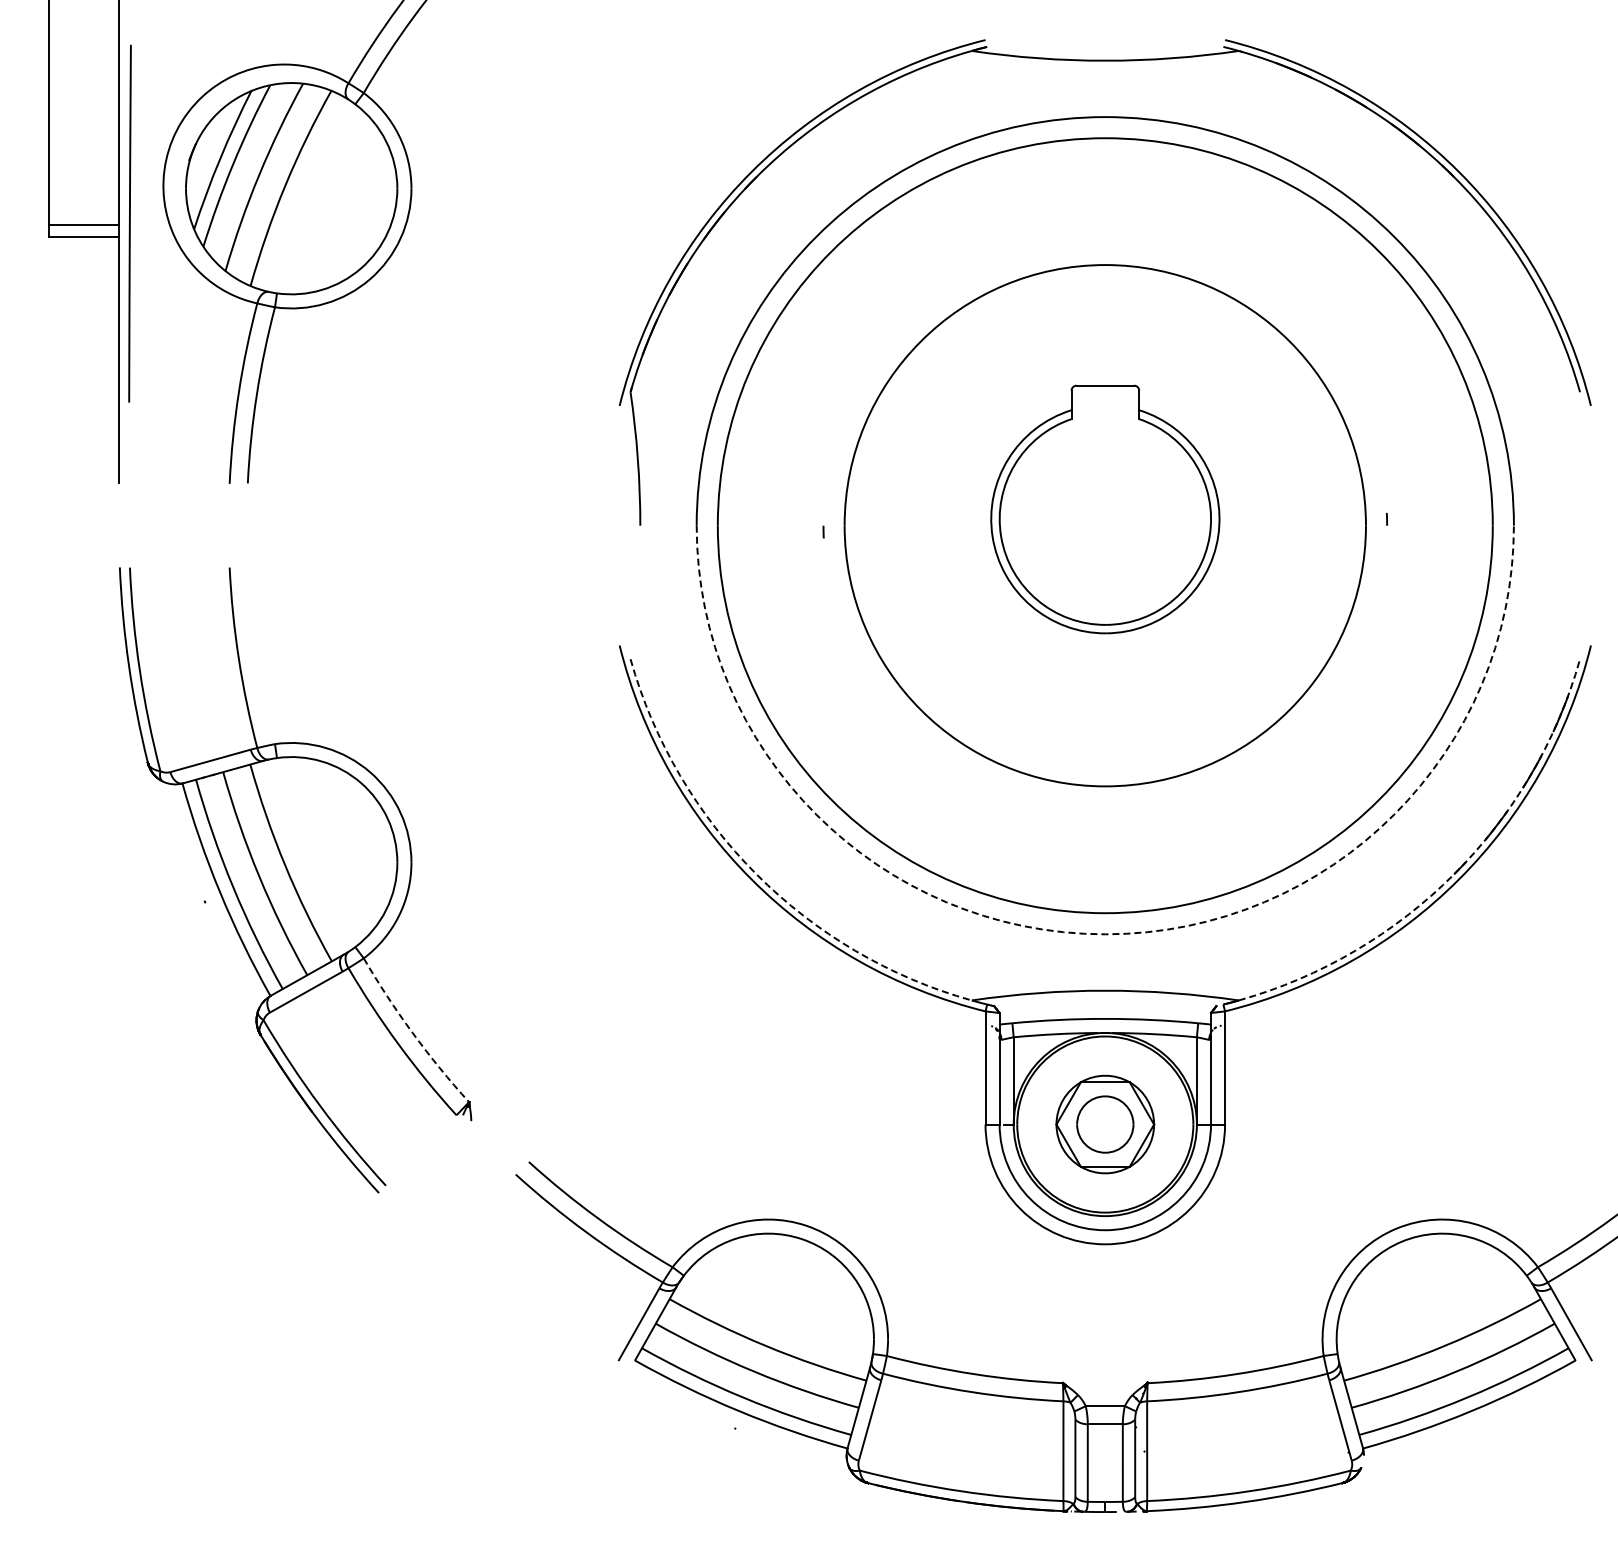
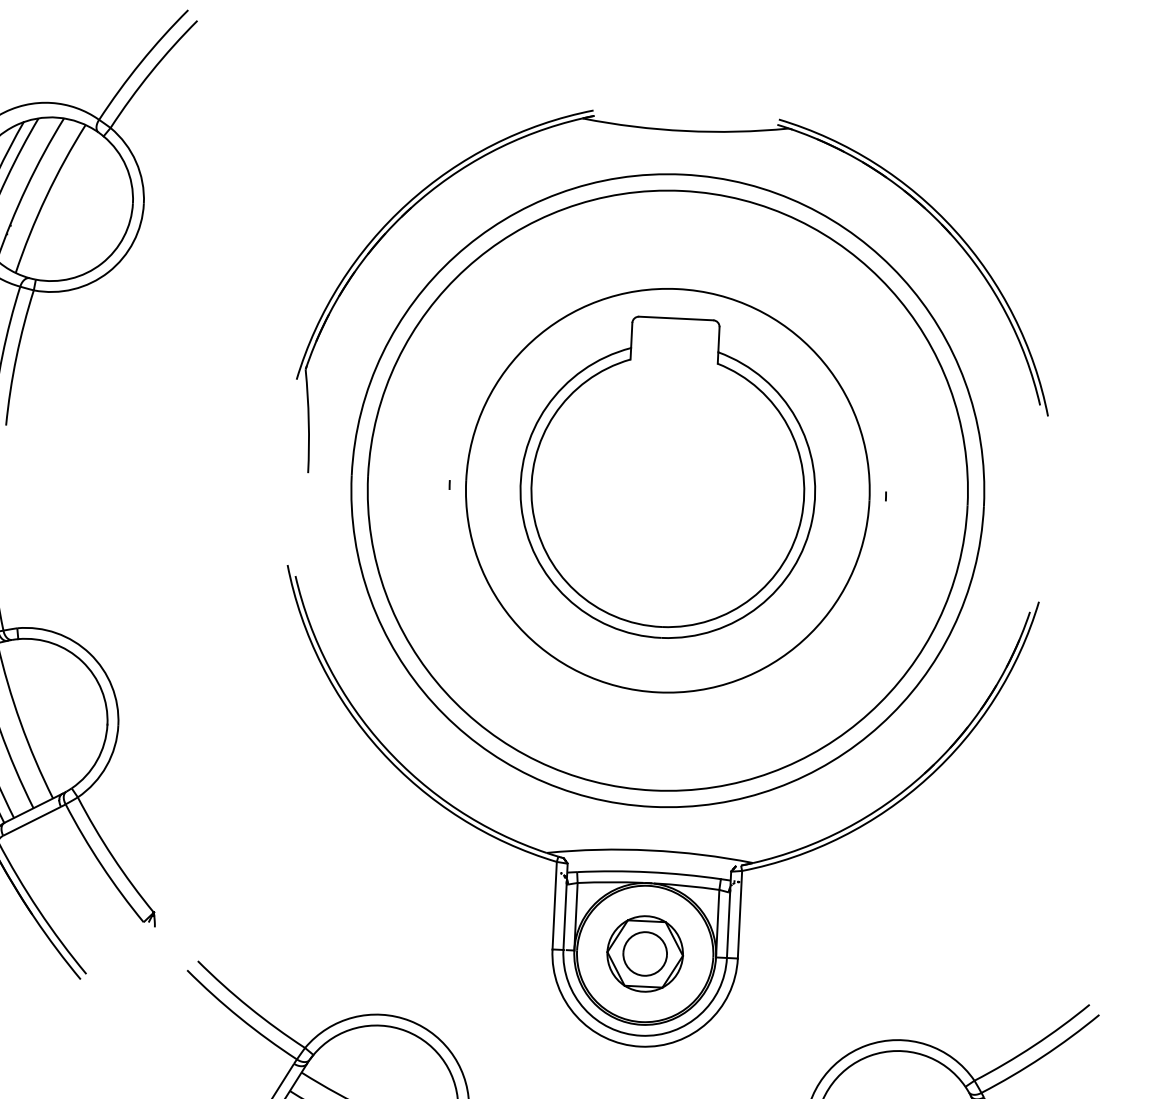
part: (1105, 509) -> (668, 478), size x1.67
arc: (756, 874) -> (384, 747), dashed -> solid
arc: (1454, 874) -> (924, 773), dashed -> solid
arc: (1105, 934) -> (652, 806), dashed -> solid
arc: (412, 1033) -> (112, 857), dashed -> solid

